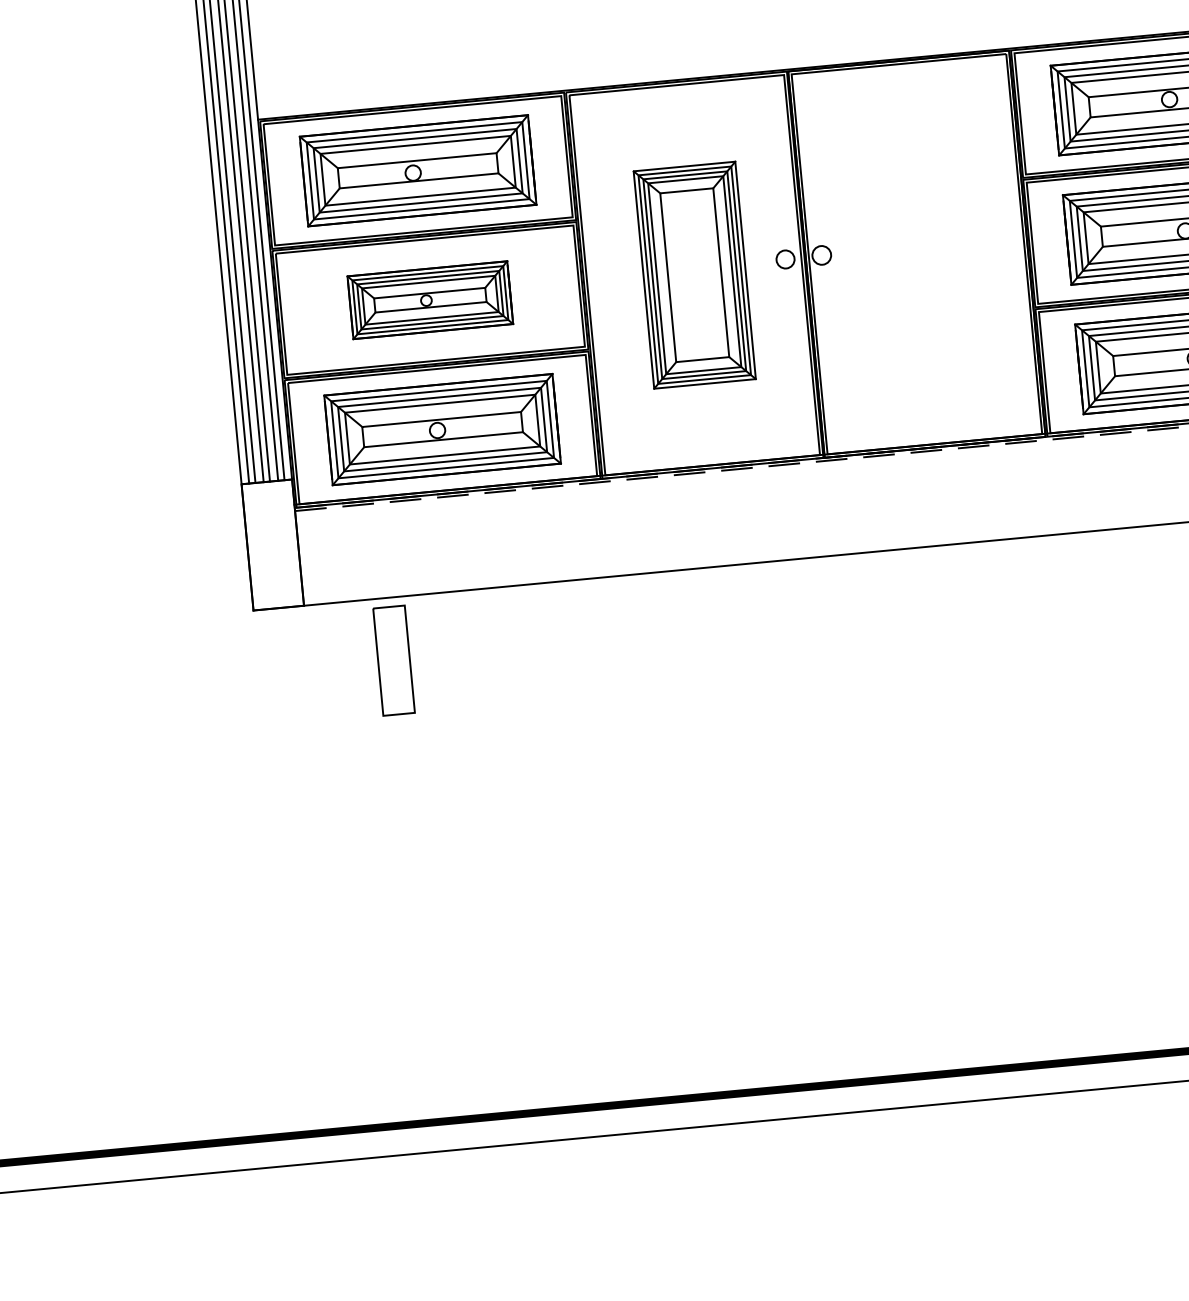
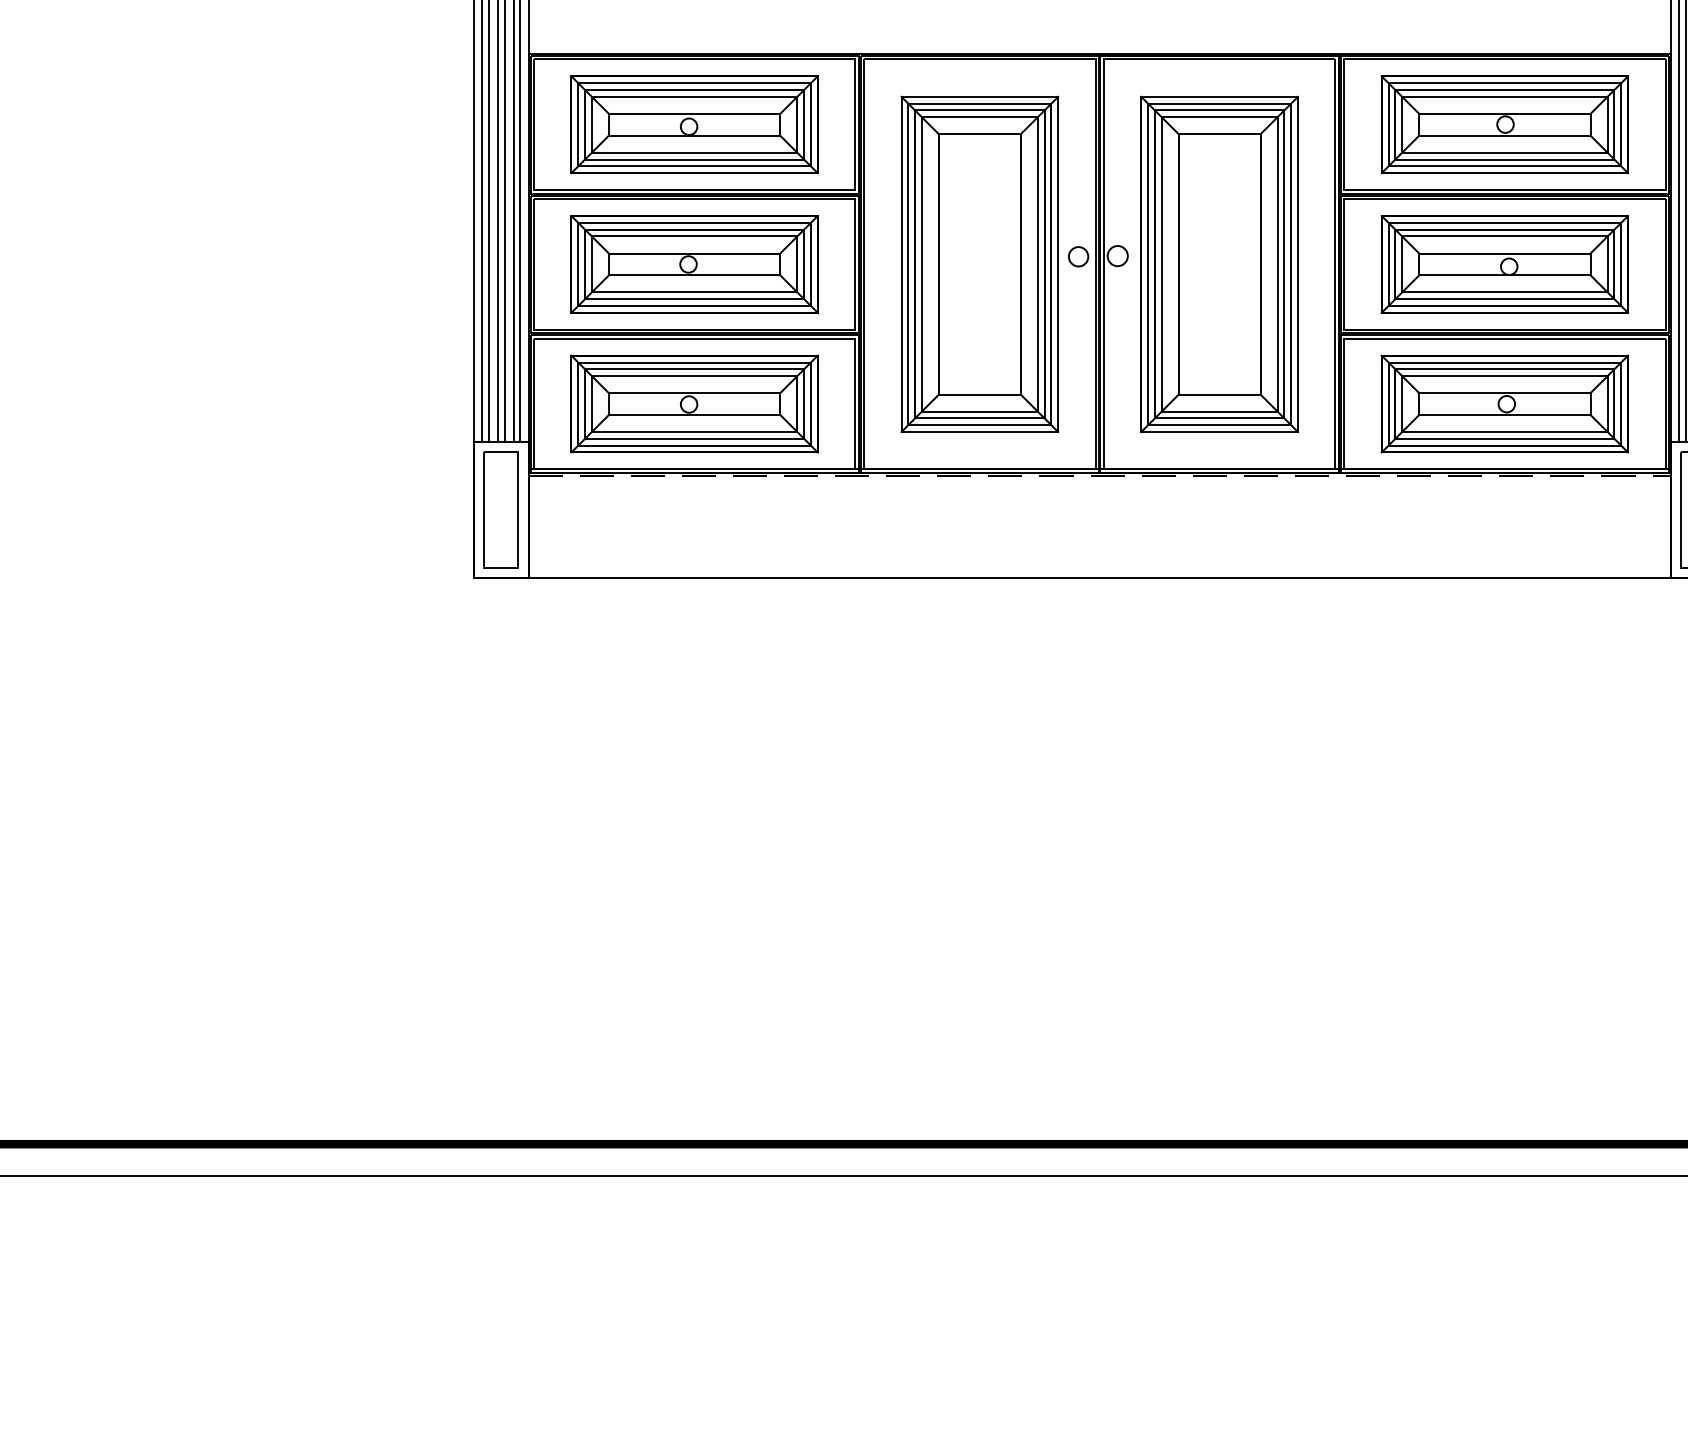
part: (916, 254) -> (1219, 264), added
part: (694, 275) -> (979, 264), size x1.43
part: (430, 300) -> (694, 264), size x1.43
part: (393, 659) -> (500, 509), moved

